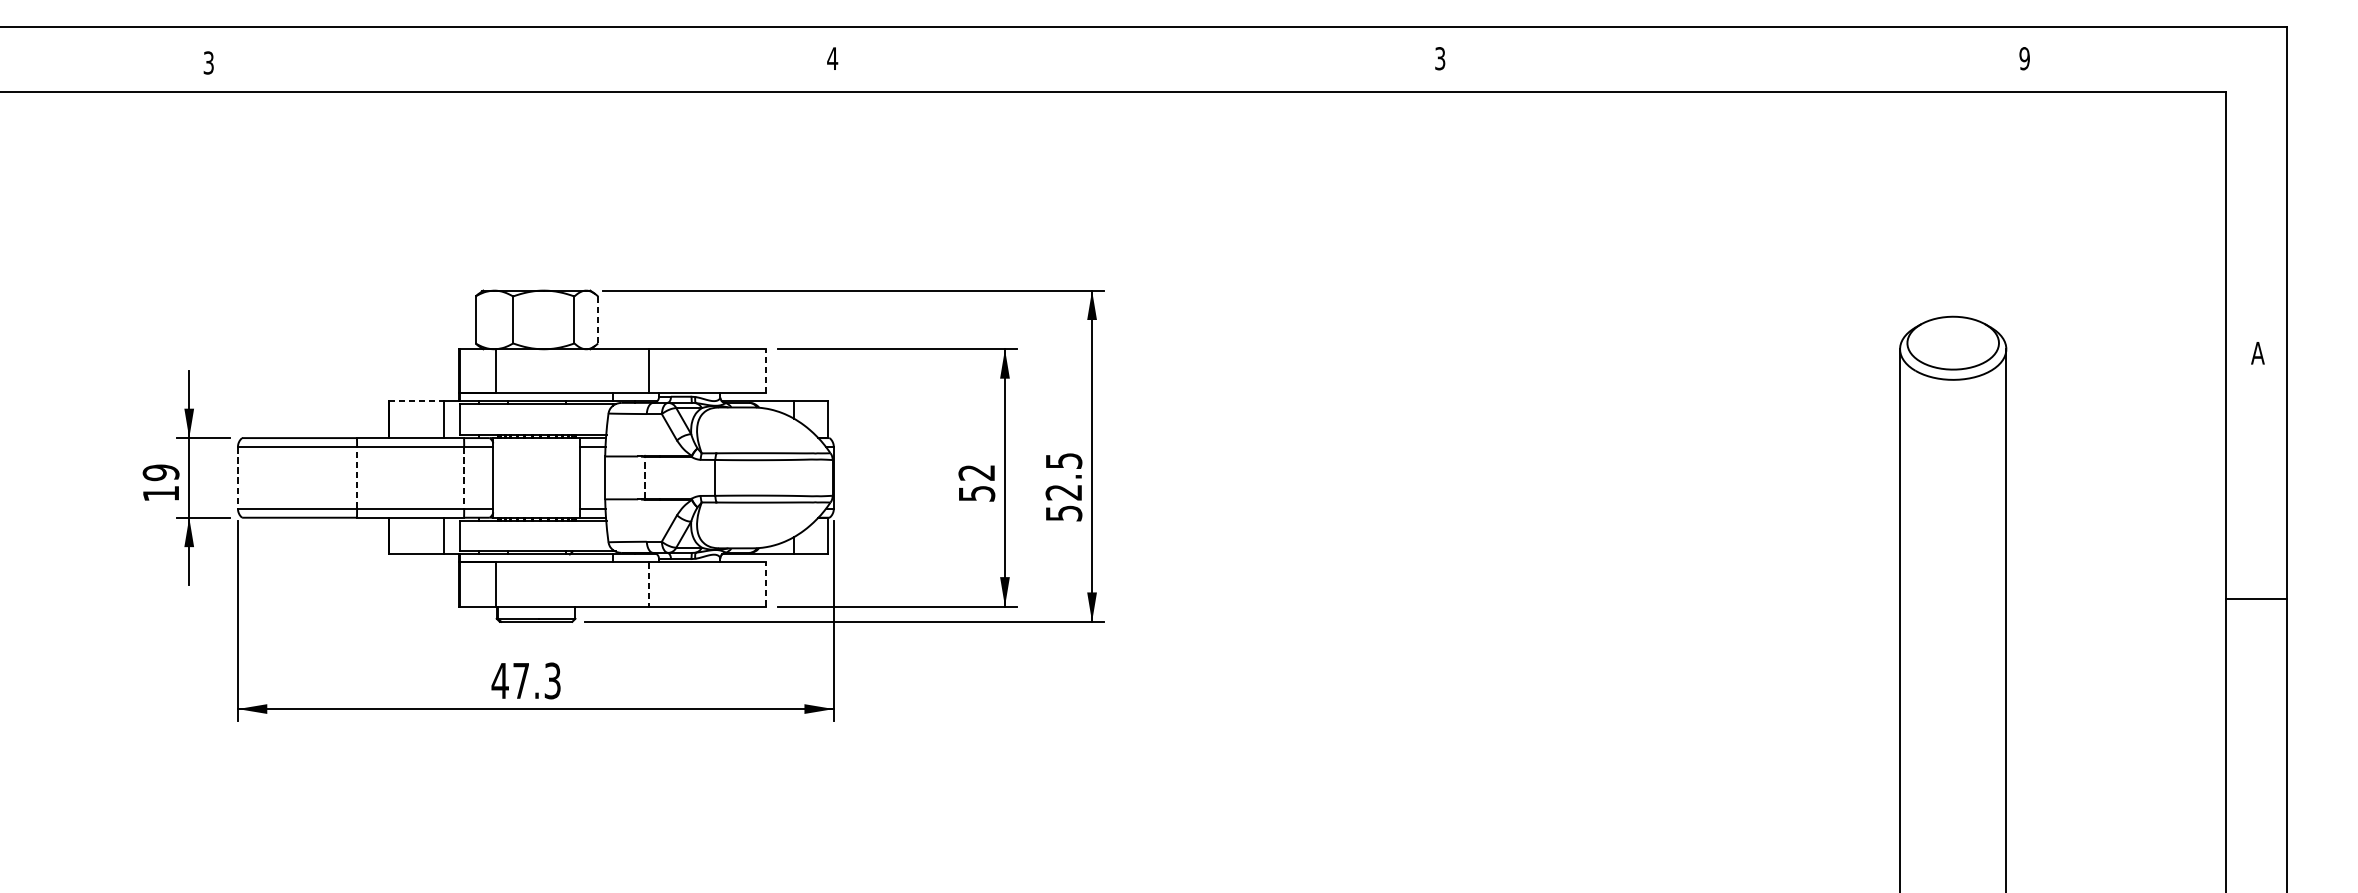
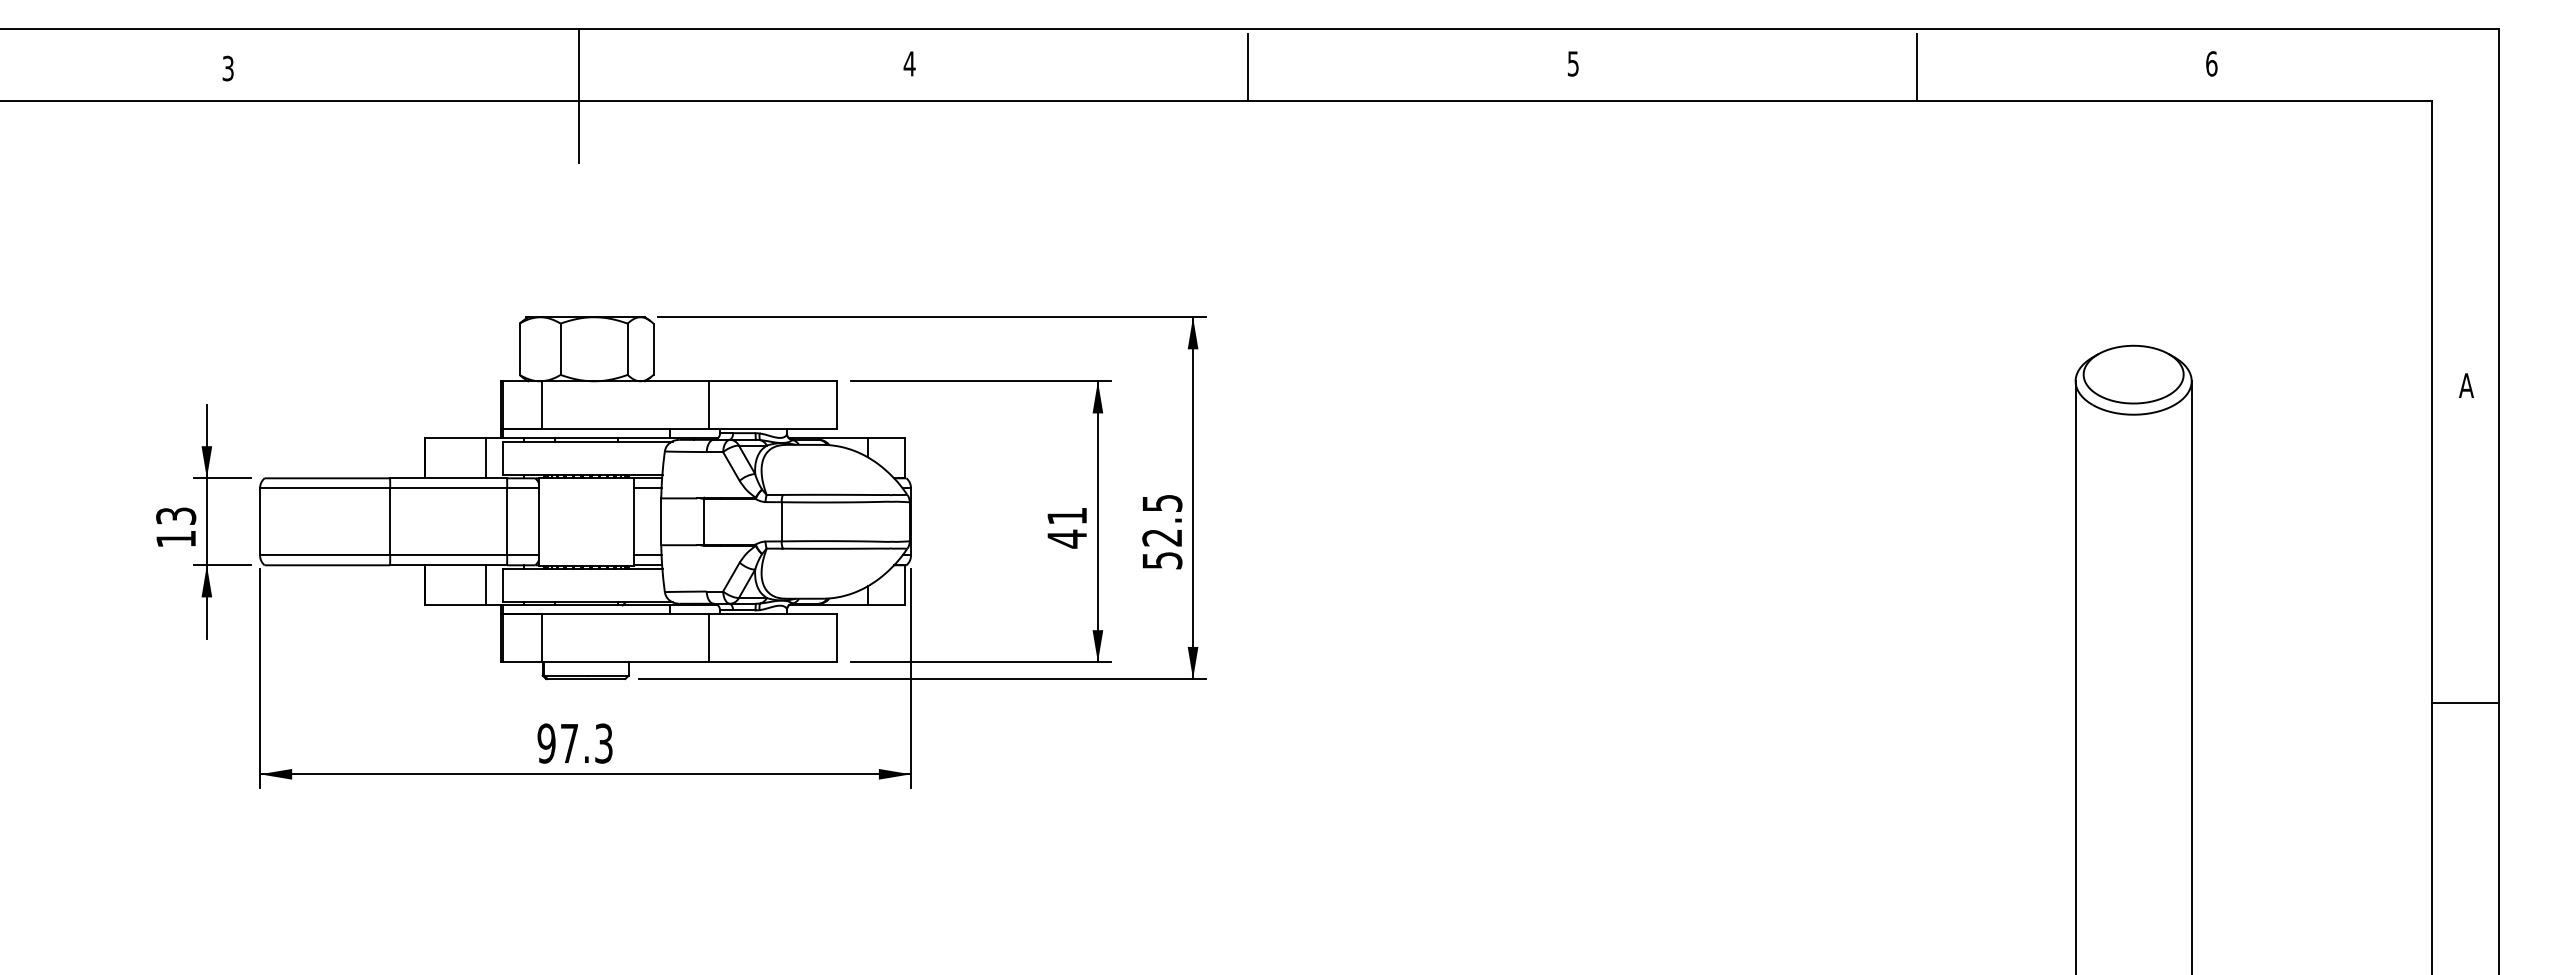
text: (1440, 58) -> (1573, 63), 3 -> 5
text: (2024, 58) -> (2211, 63), 9 -> 6
line: (1141, 61) -> (1247, 66), added
line: (1754, 61) -> (1916, 66), added
line: (529, 88) -> (578, 96), added
line: (598, 320) -> (653, 349), dashed -> solid
line: (766, 370) -> (837, 404), dashed -> solid
line: (416, 401) -> (455, 438), dashed -> solid
text: (161, 473) -> (176, 516), 19 -> 13
line: (357, 477) -> (390, 521), dashed -> solid
line: (644, 477) -> (704, 521), dashed -> solid
line: (238, 478) -> (260, 522), dashed -> solid
line: (464, 478) -> (507, 522), dashed -> solid
text: (977, 484) -> (1067, 528), 52 -> 41
line: (766, 583) -> (837, 637), dashed -> solid
line: (649, 584) -> (709, 638), dashed -> solid
line: (2256, 598) -> (2464, 702), moved
text: (500, 680) -> (546, 743), 47.3 -> 97.3

